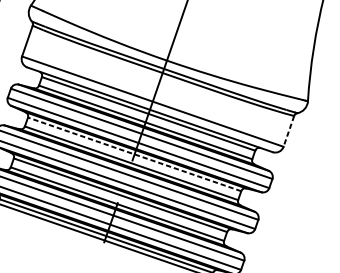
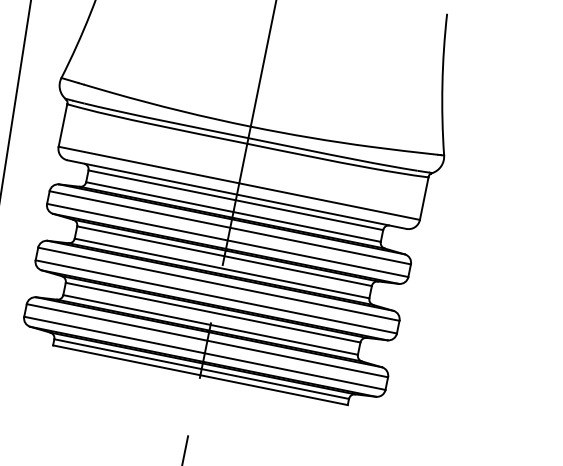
line: (289, 131) -> (424, 198), dashed -> solid
line: (134, 154) -> (224, 256), dashed -> solid

